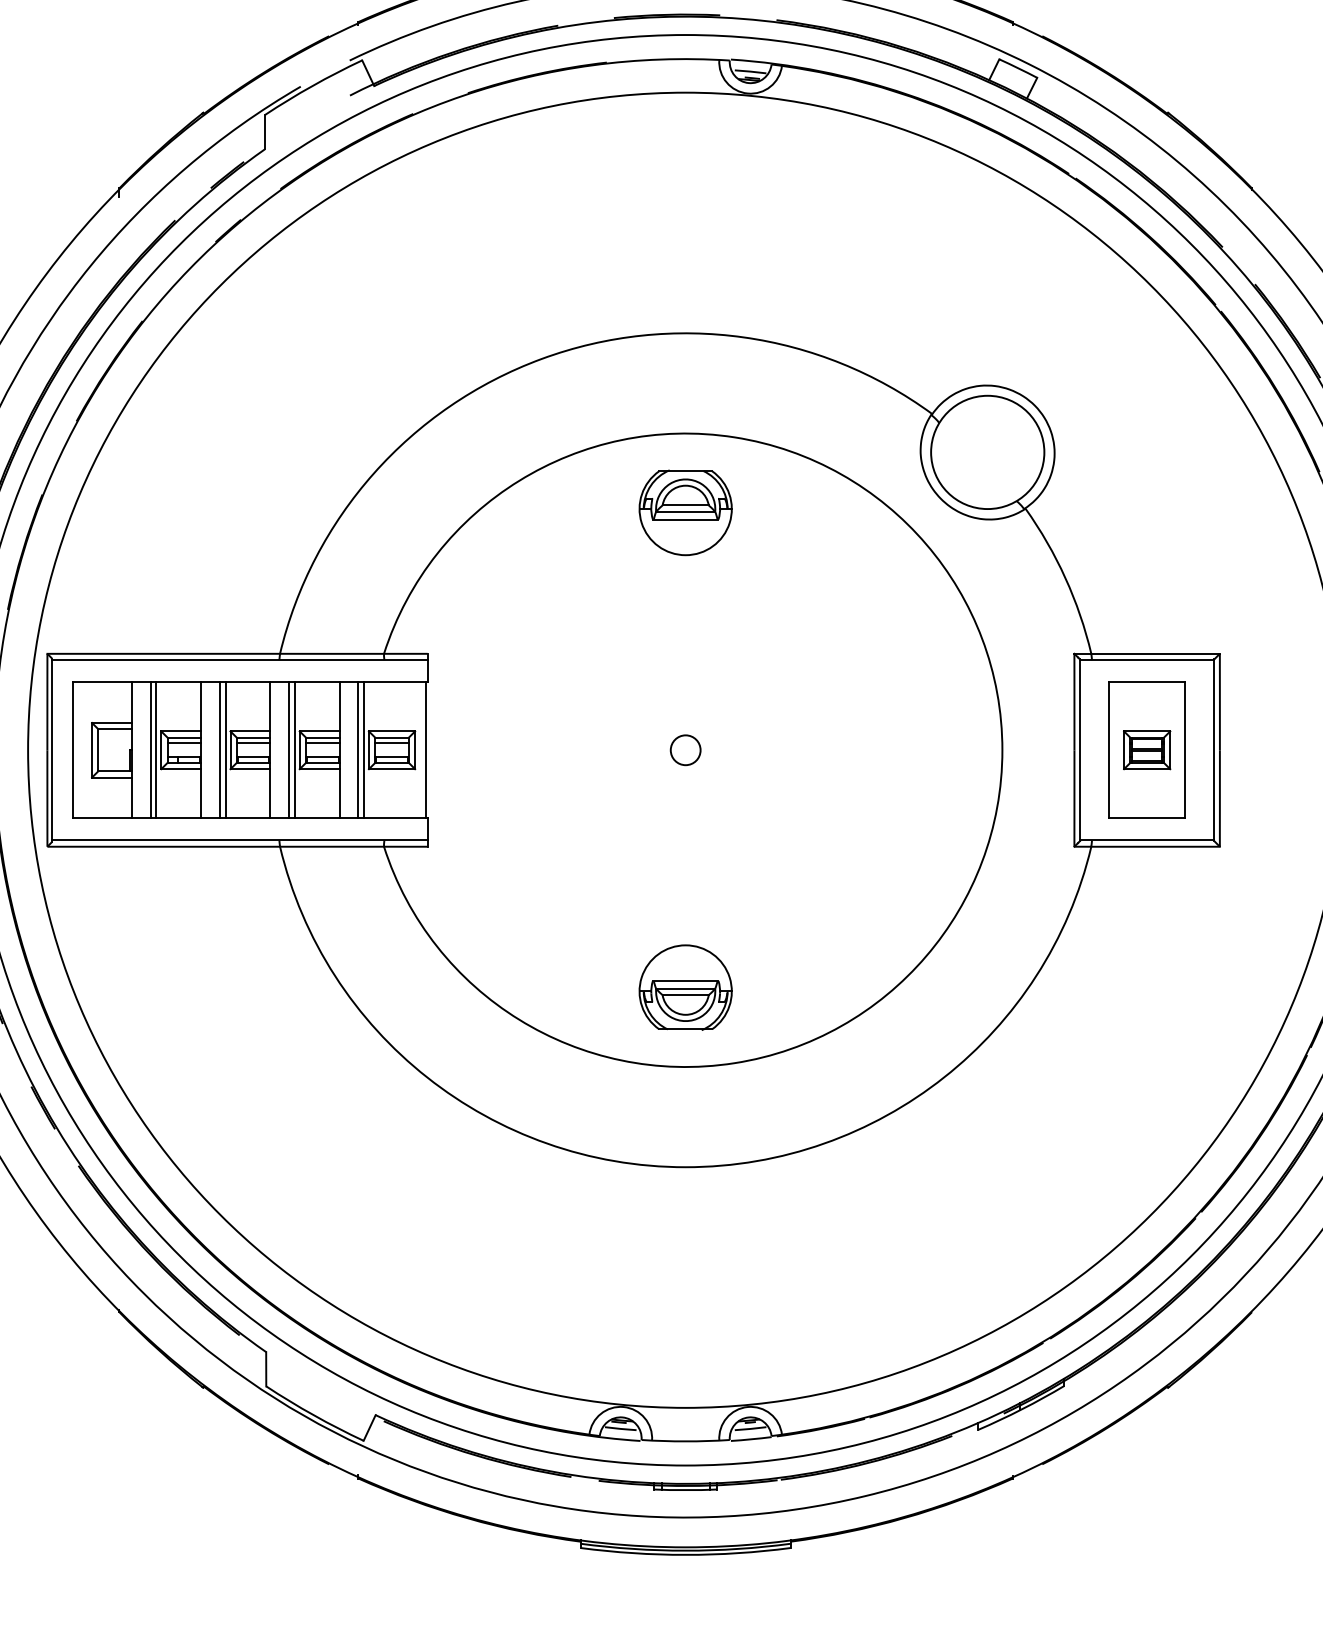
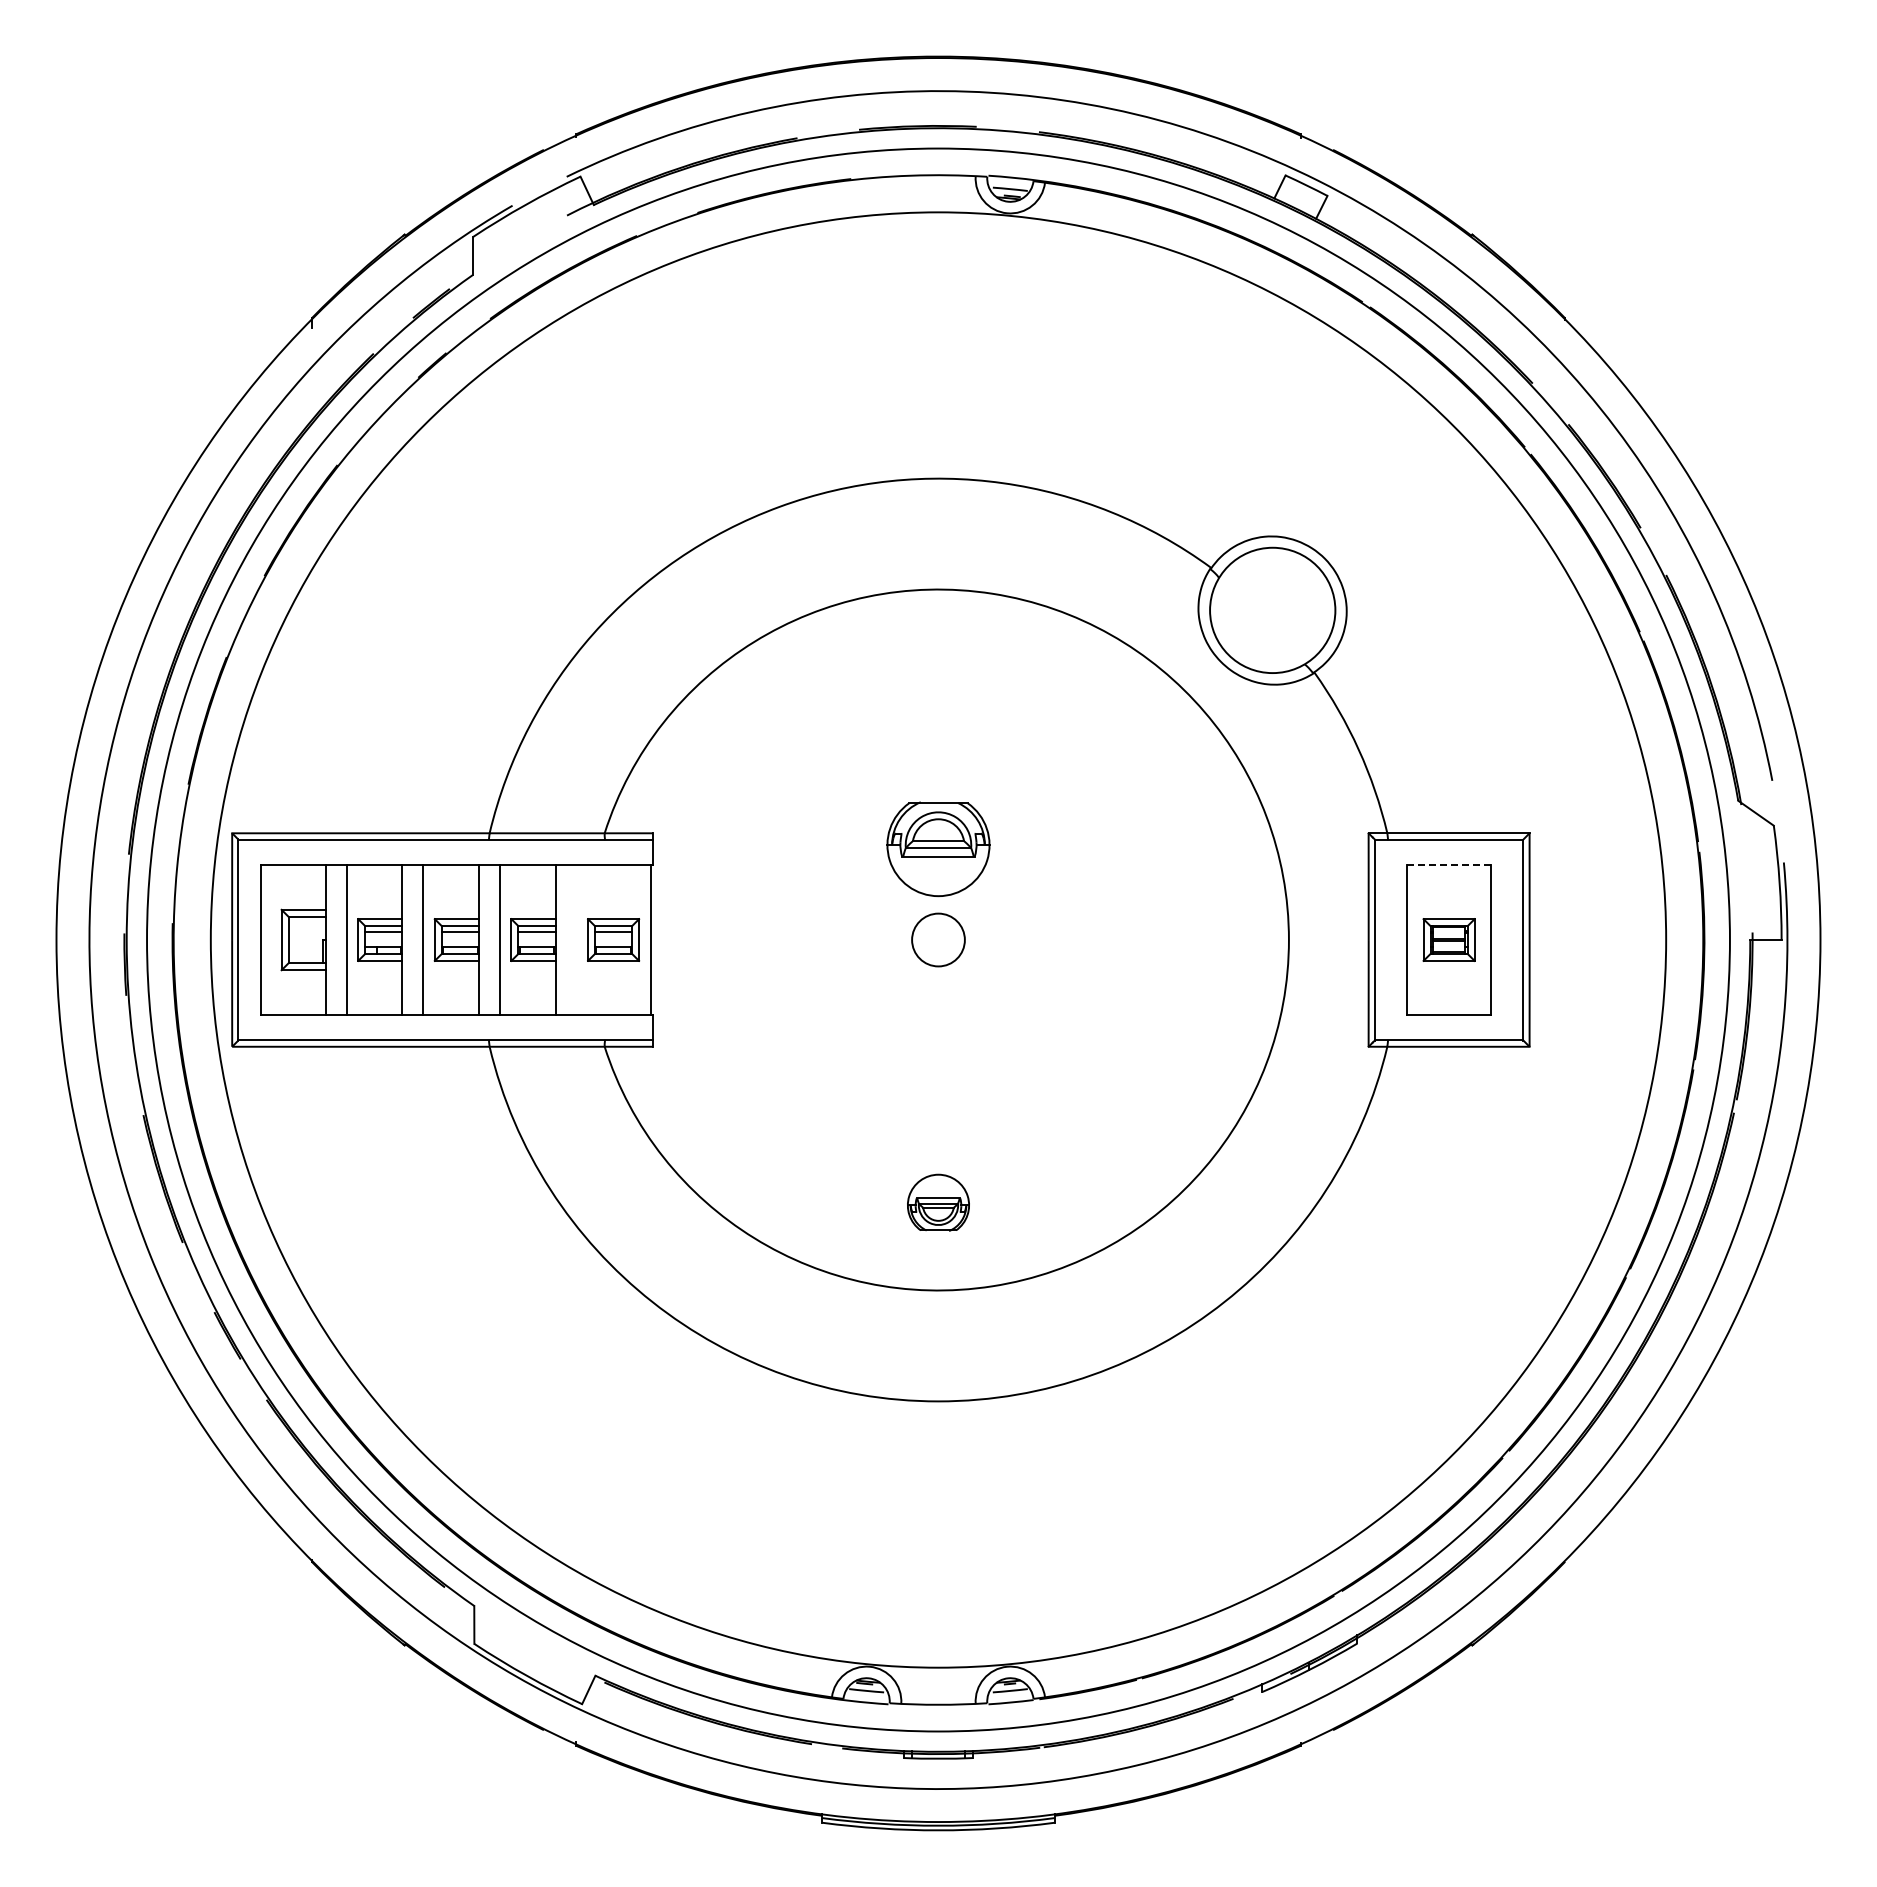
part: (685, 513) -> (938, 849), moved
line: (1147, 682) -> (1449, 864), solid -> dashed
line: (156, 749) -> (352, 939), removed
line: (225, 749) -> (429, 939), removed
line: (295, 749) -> (506, 939), removed
line: (358, 749) -> (576, 939), removed
line: (363, 749) -> (582, 939), removed
circle: (685, 749) -> (938, 939), size x1.6
part: (685, 987) -> (938, 1202), size x0.6

